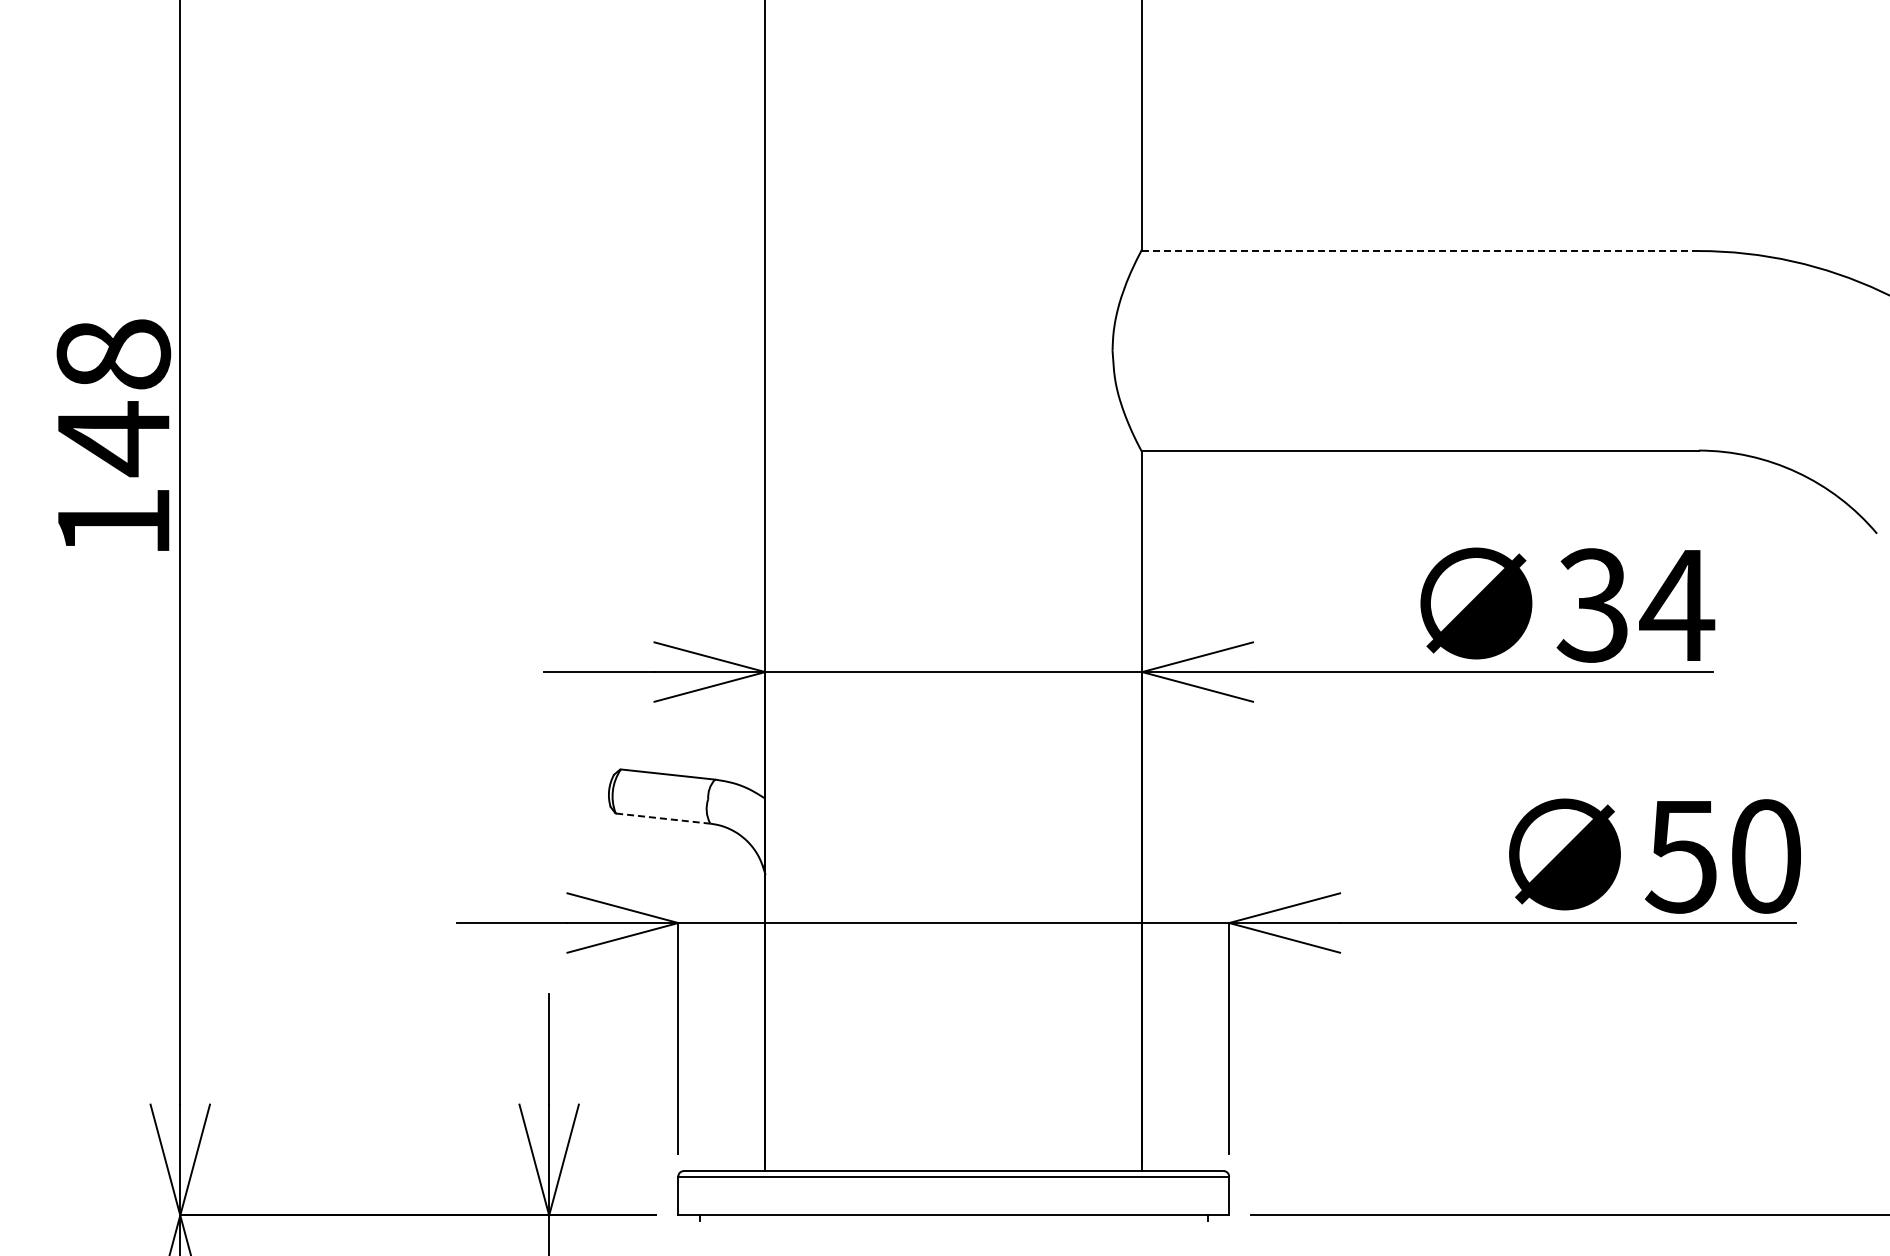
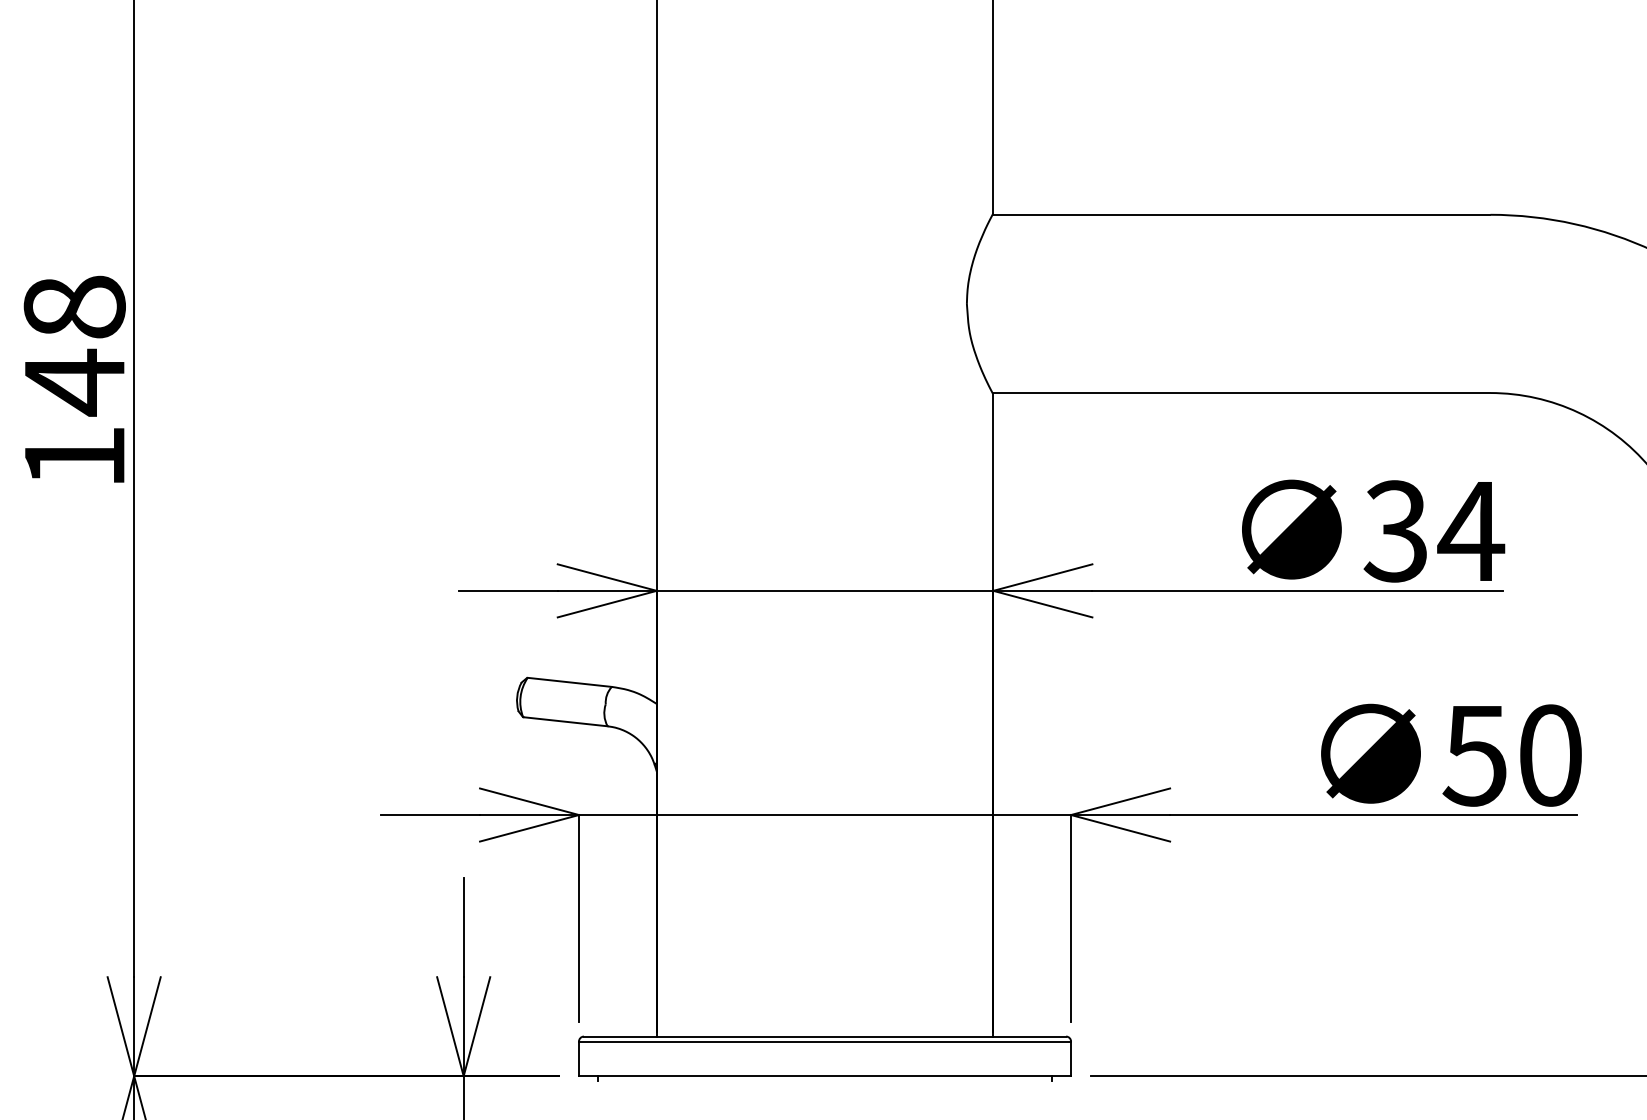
line: (1419, 251) -> (1241, 215), dashed -> solid
line: (663, 818) -> (565, 721), dashed -> solid

